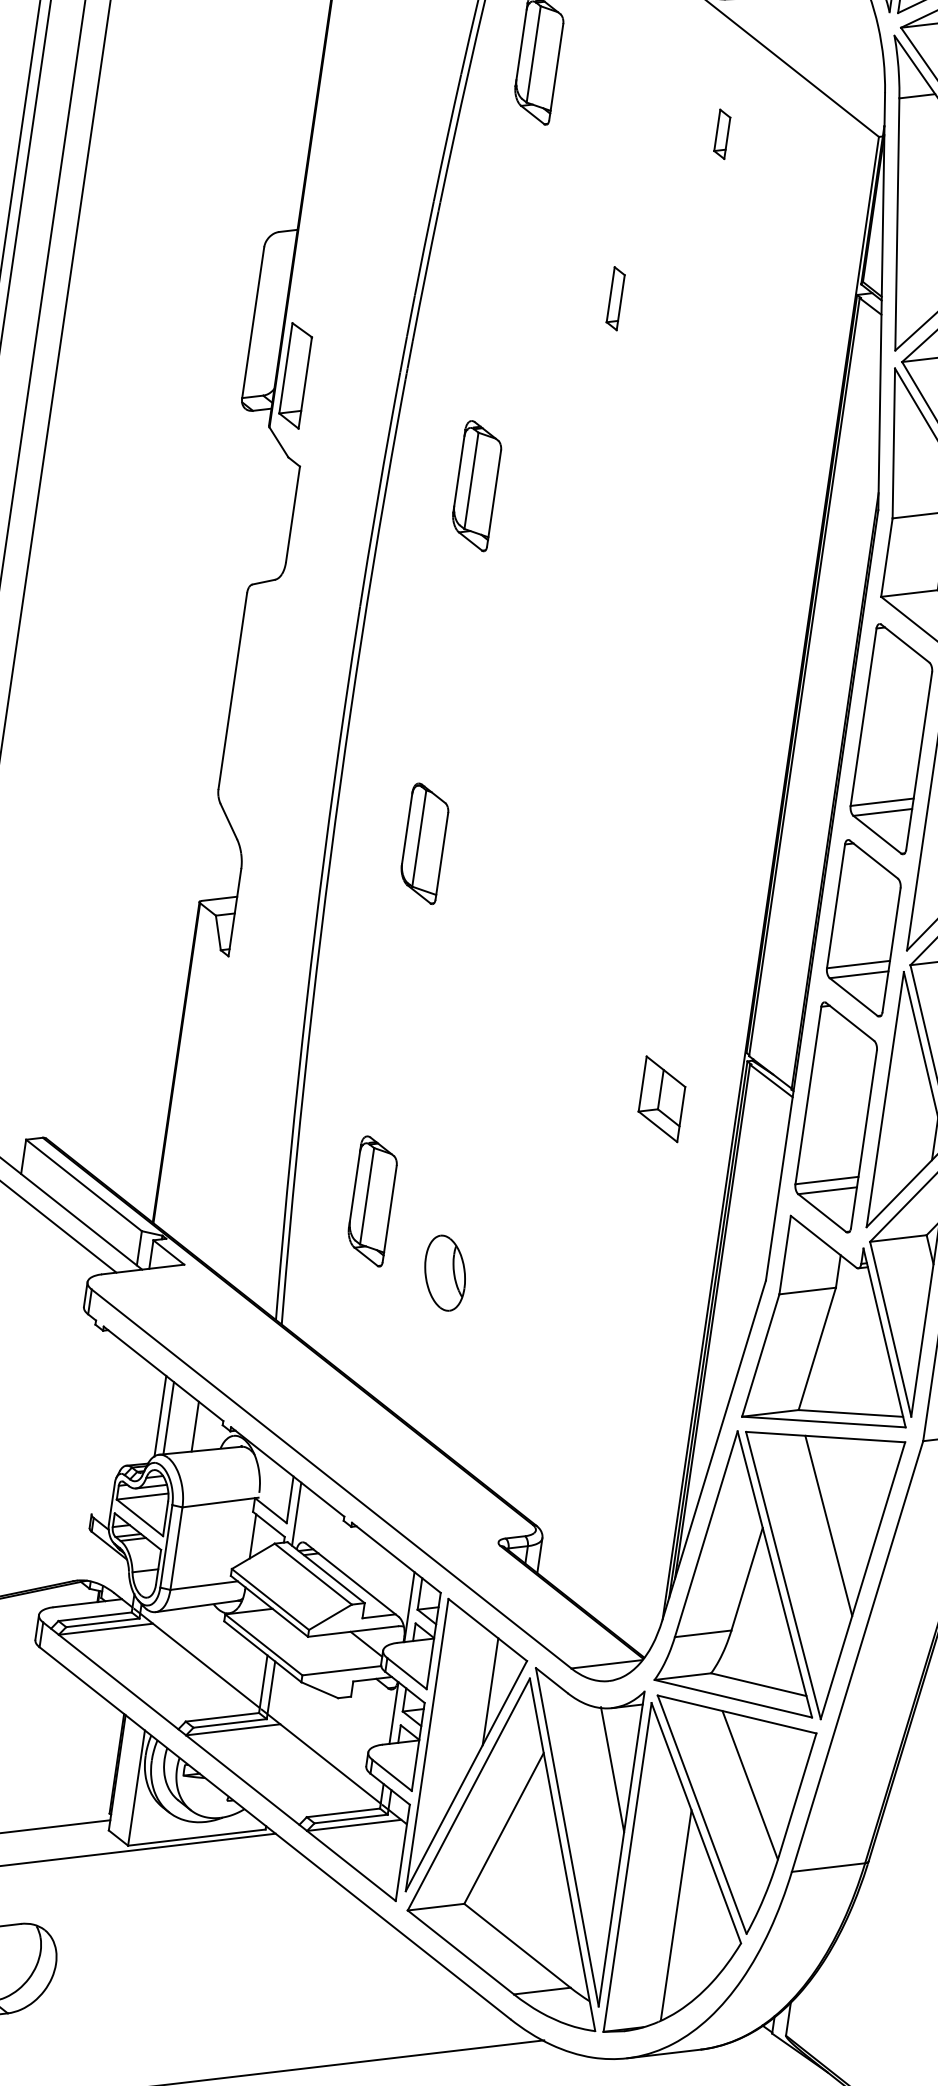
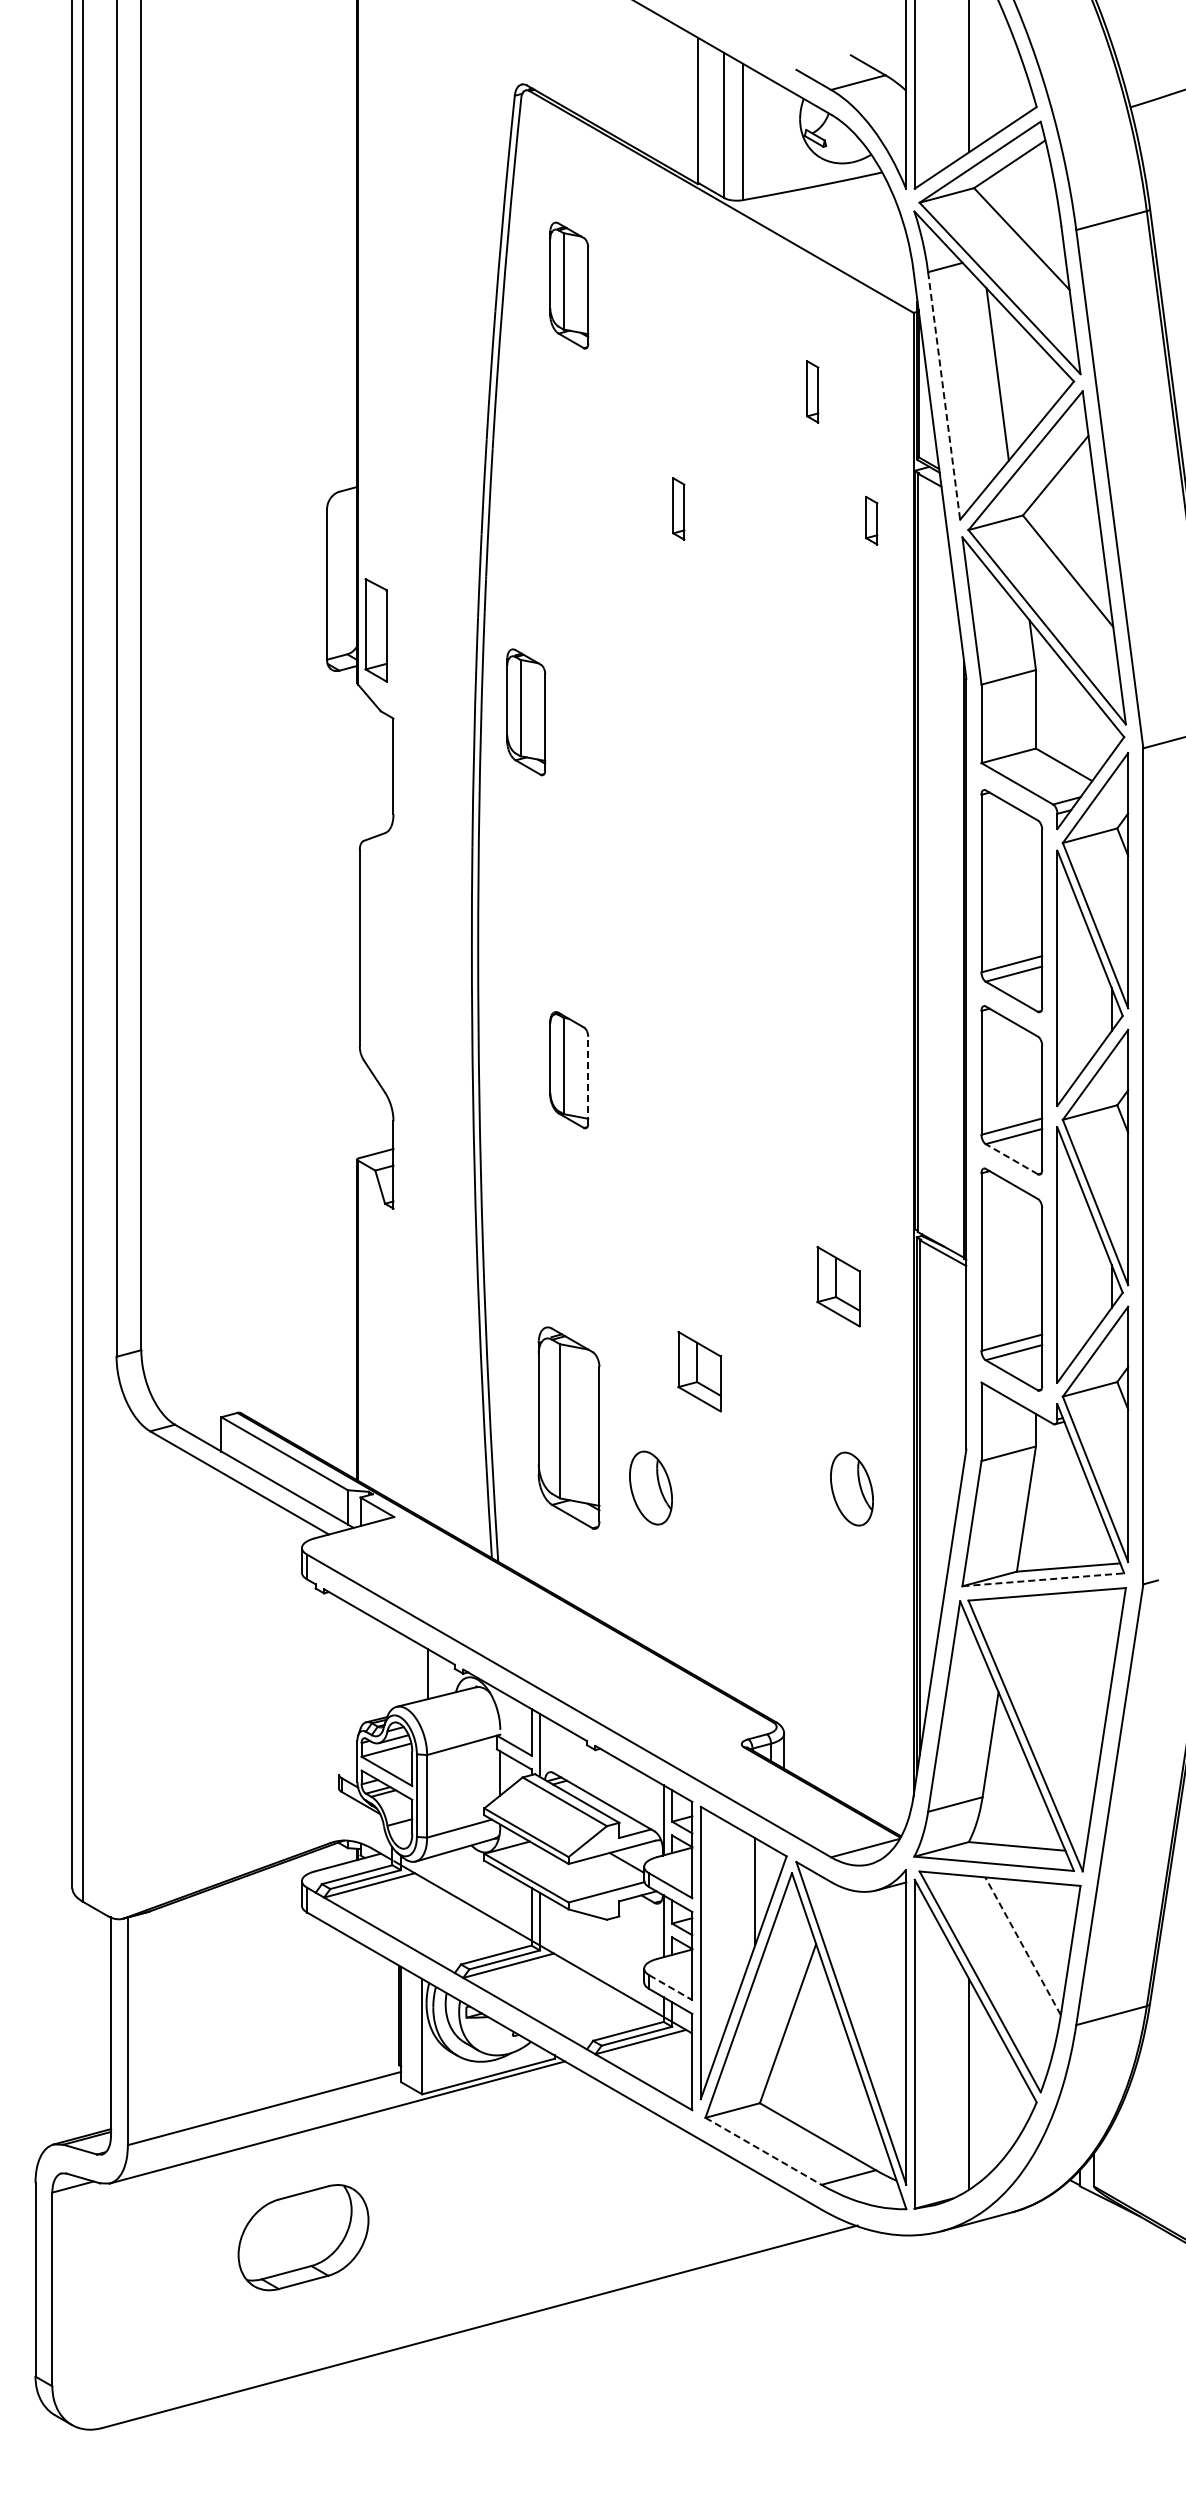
part: (722, 134) -> (871, 520), moved
part: (766, 200) -> (812, 391), added
line: (897, 224) -> (944, 395), solid -> dashed
part: (476, 486) -> (526, 712), moved
line: (442, 855) -> (588, 1079), solid -> dashed
line: (853, 996) -> (1011, 1158), solid -> dashed
part: (510, 1163) -> (699, 1371), added
part: (372, 1200) -> (569, 1427), size x1.6
part: (645, 1302) -> (851, 1488), added
line: (160, 1415) -> (392, 1668), removed
line: (168, 1417) -> (400, 1669), removed
line: (824, 1421) -> (1043, 1579), solid -> dashed
line: (828, 1525) -> (1062, 1680), removed
line: (612, 1769) -> (885, 1950), removed
line: (391, 1775) -> (670, 1987), solid -> dashed
line: (749, 1784) -> (1022, 1945), solid -> dashed
line: (460, 1952) -> (763, 2151), solid -> dashed

